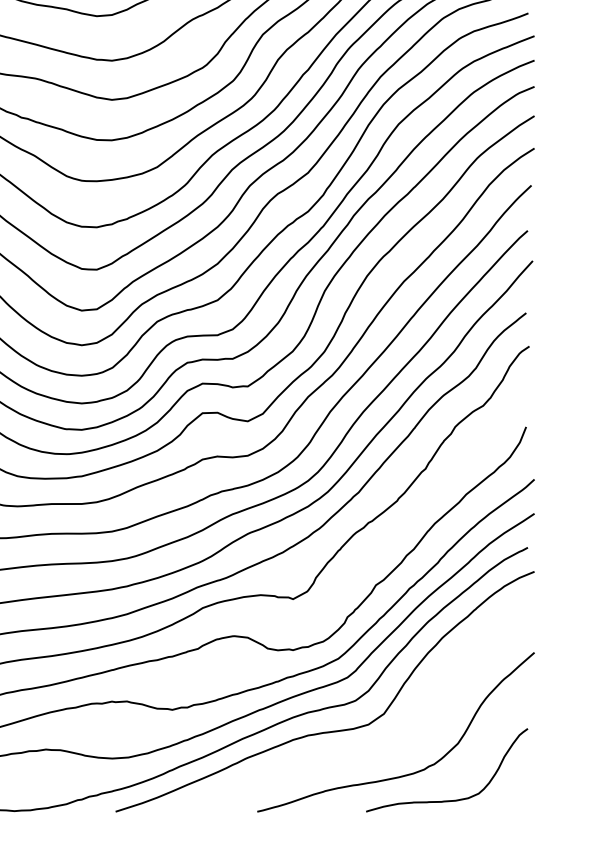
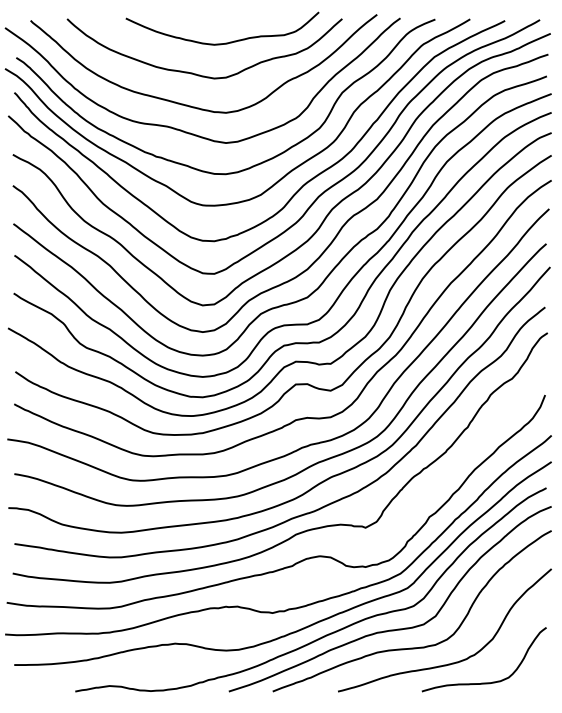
curve: (352, 754) -> (411, 647), added

